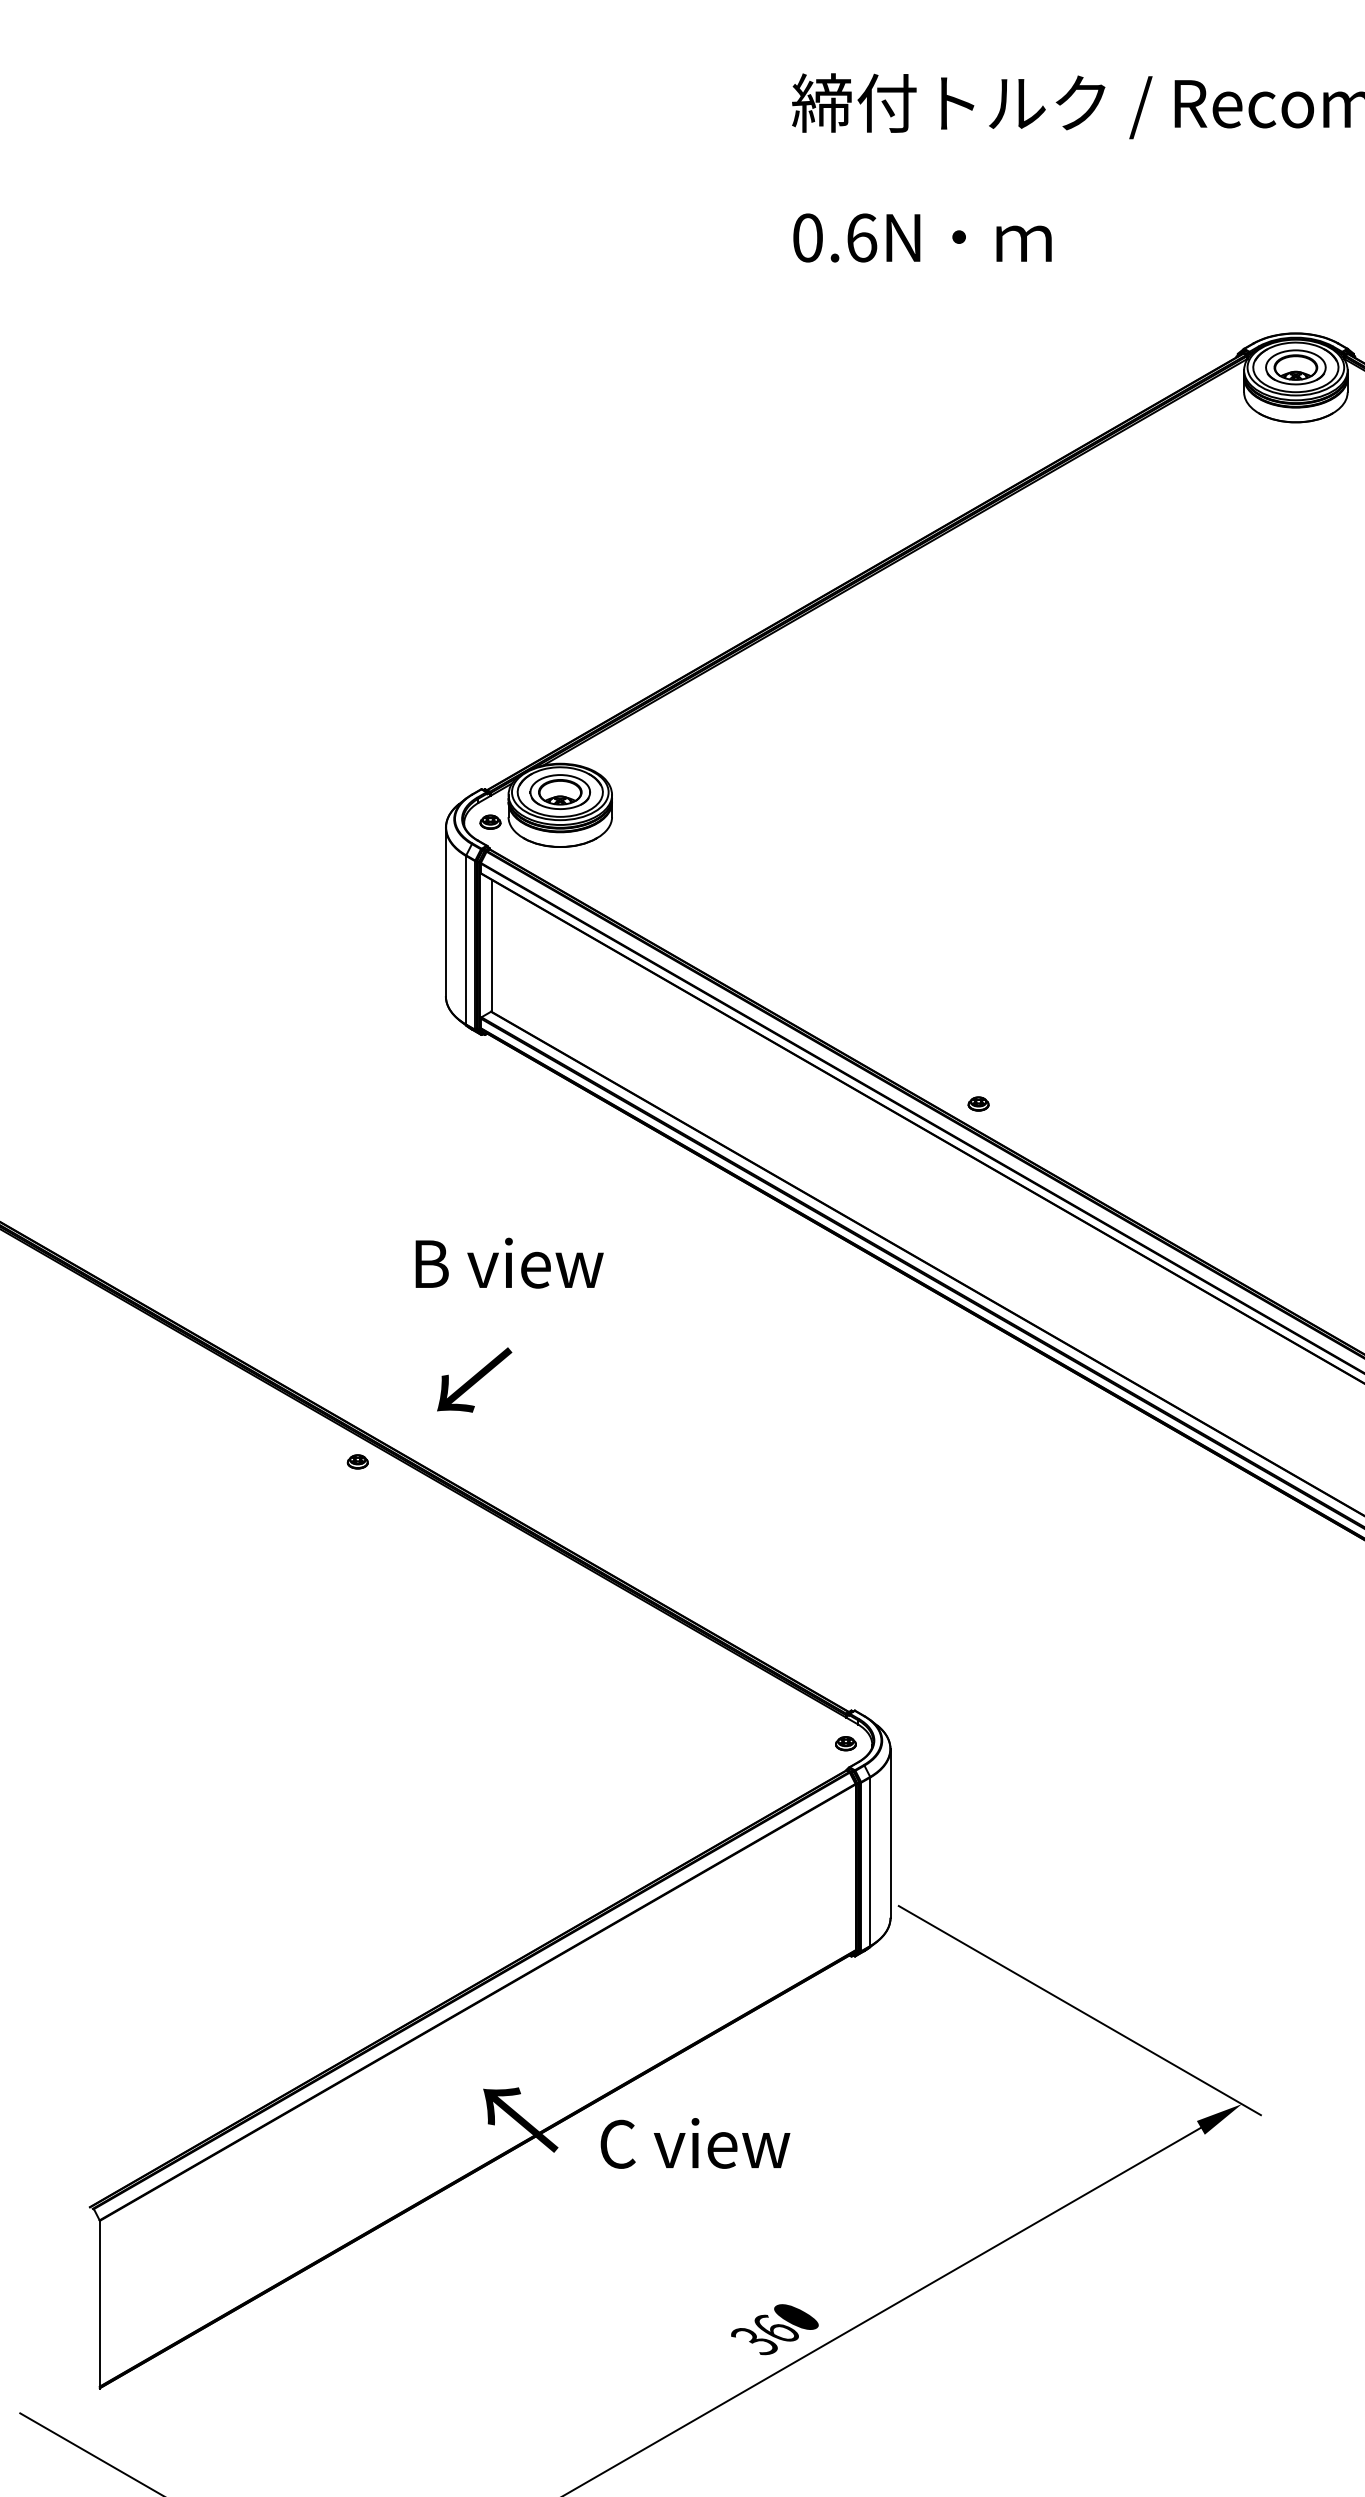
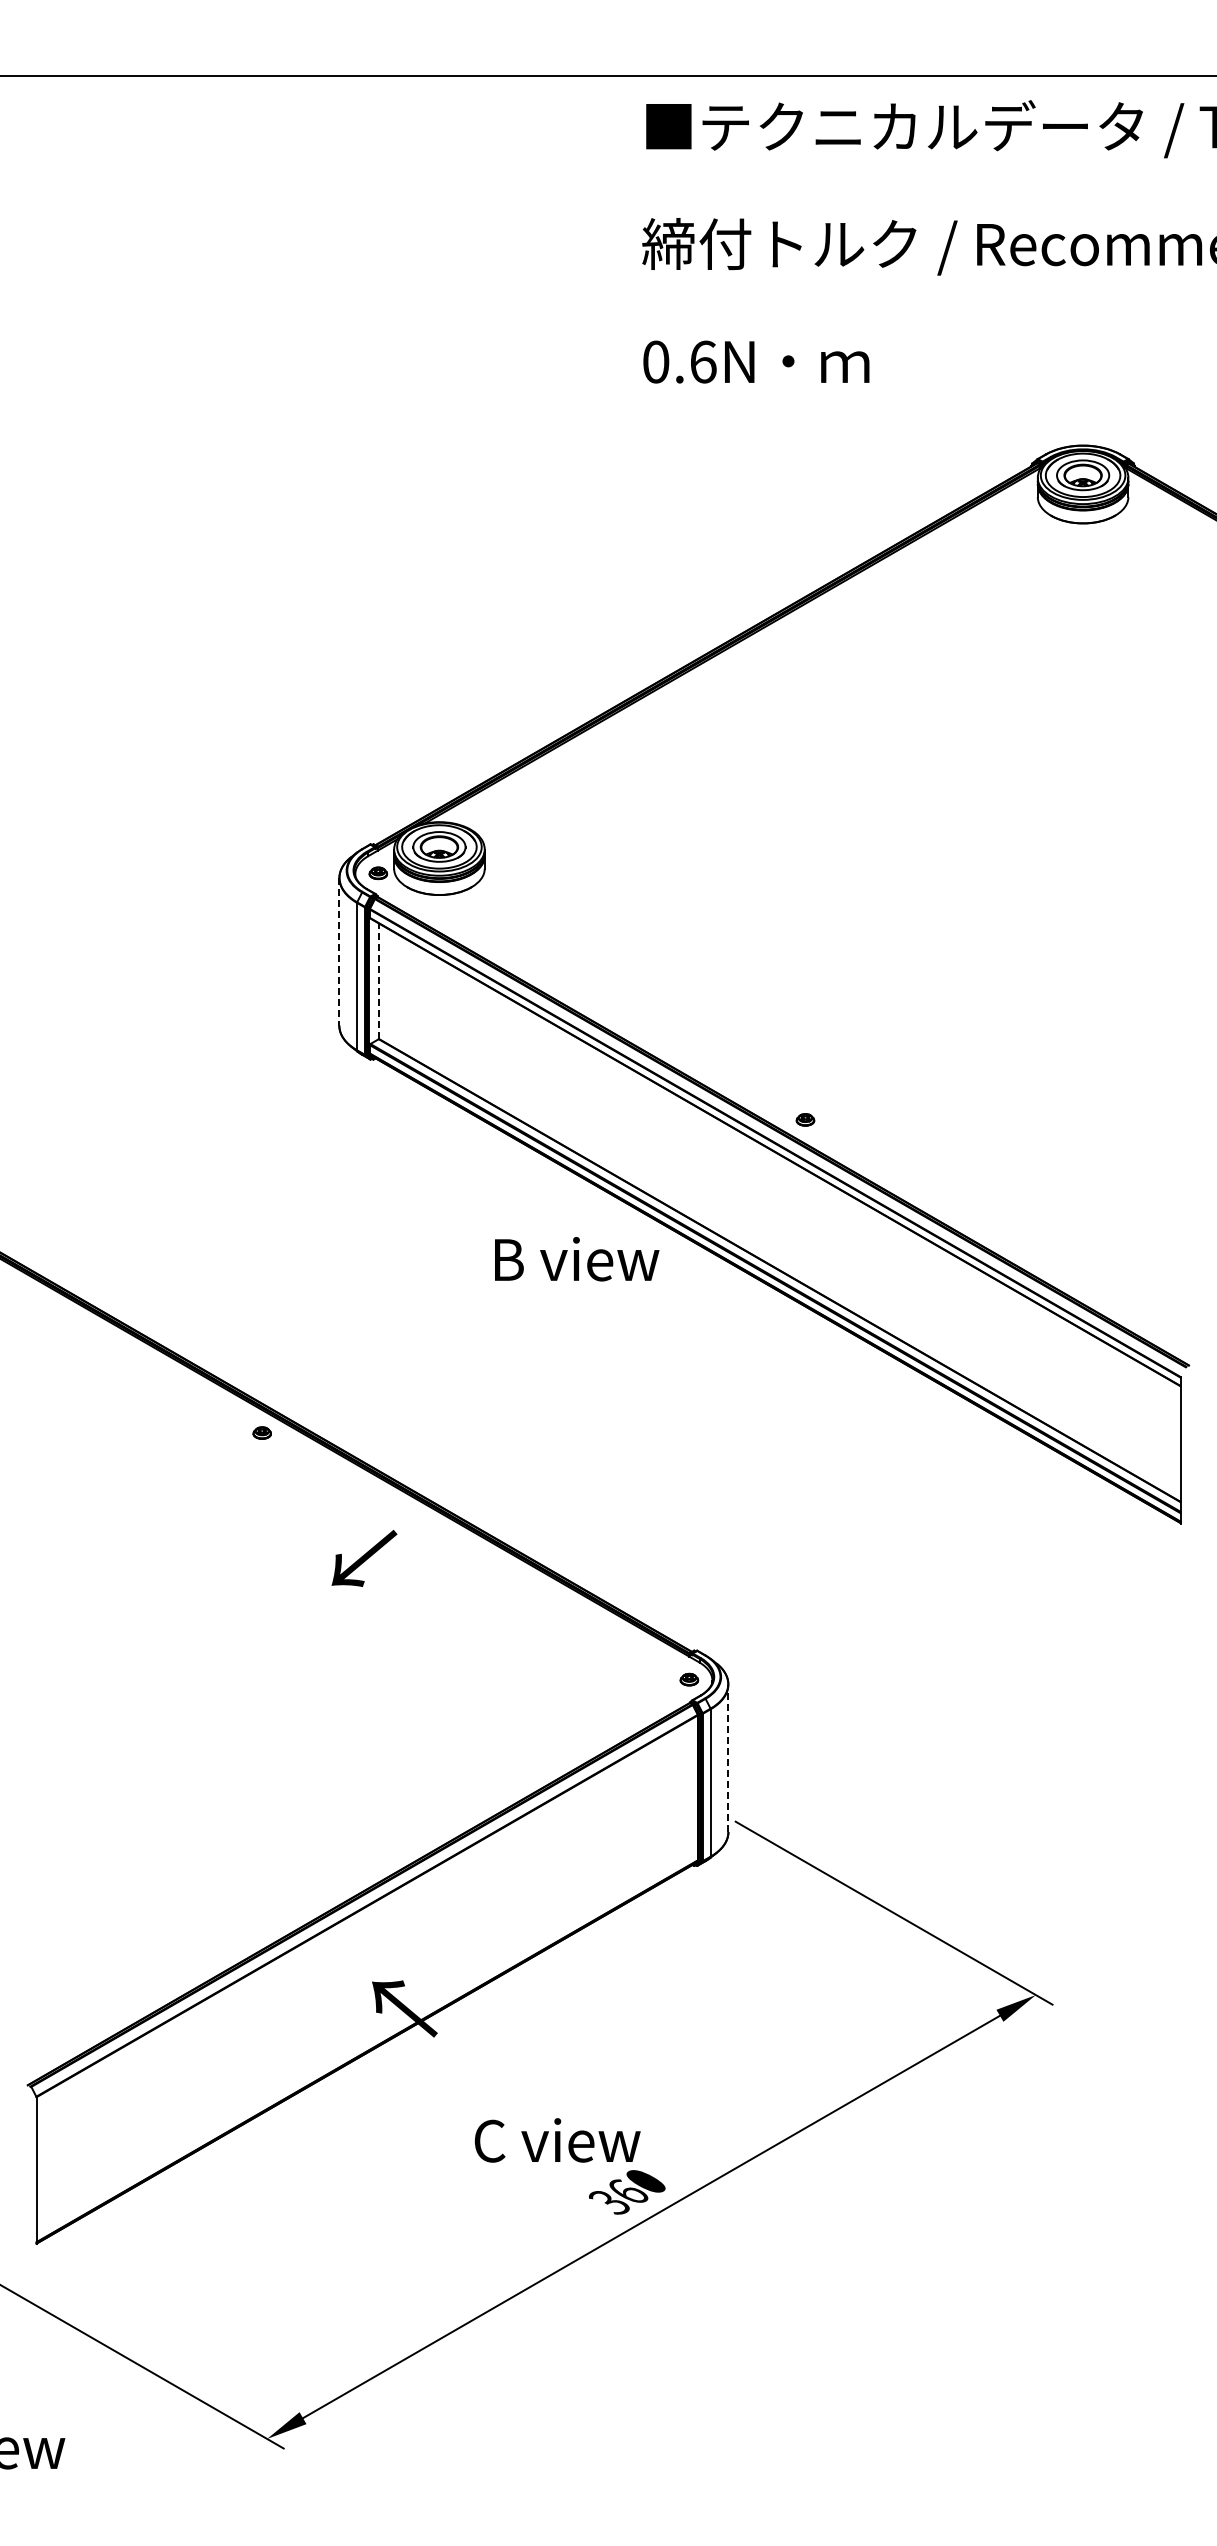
line: (446, 911) -> (339, 951), solid -> dashed
line: (491, 945) -> (379, 981), solid -> dashed
text: (510, 1263) -> (577, 1259), moved
text: (474, 1380) -> (364, 1558), moved
line: (890, 1833) -> (728, 1758), solid -> dashed
text: (695, 2143) -> (557, 2140), moved

